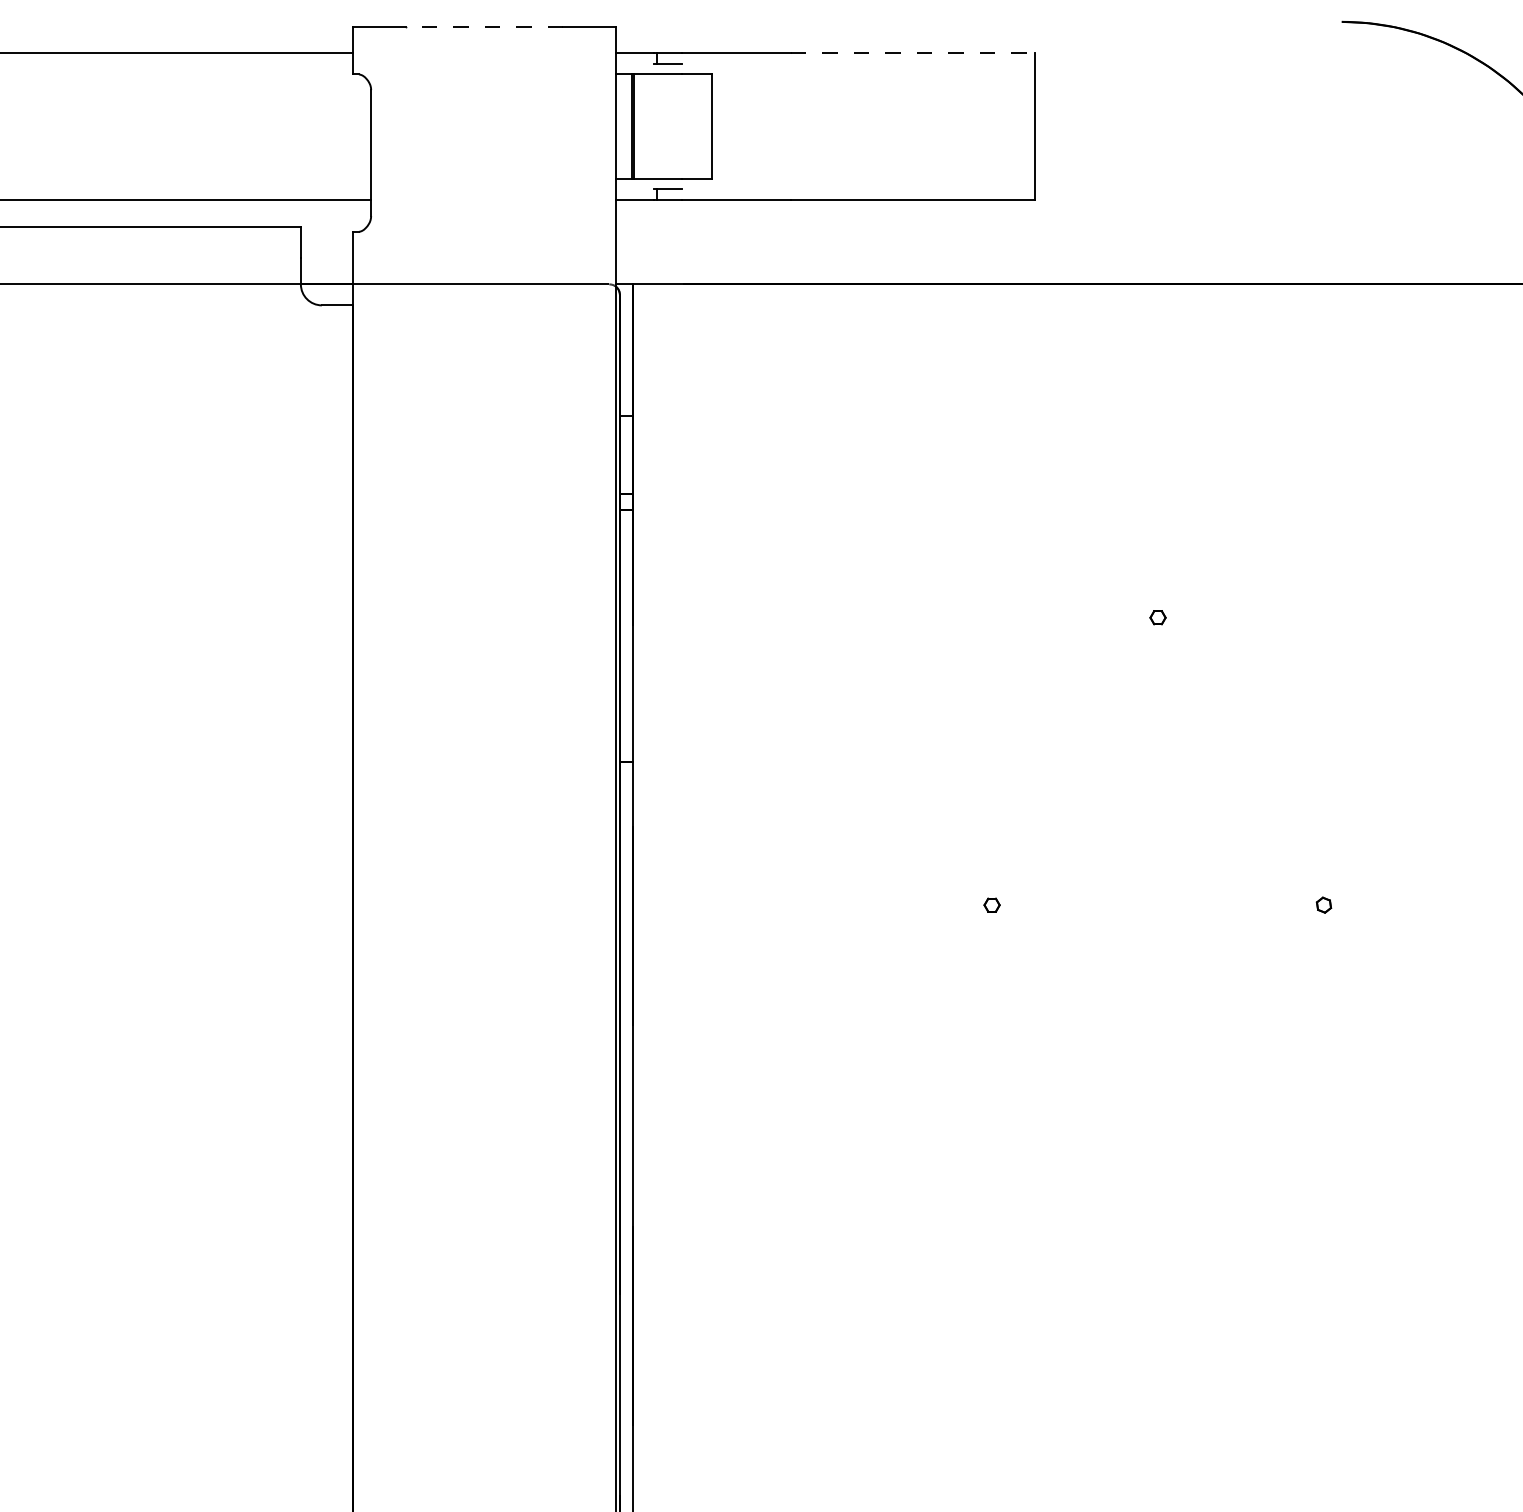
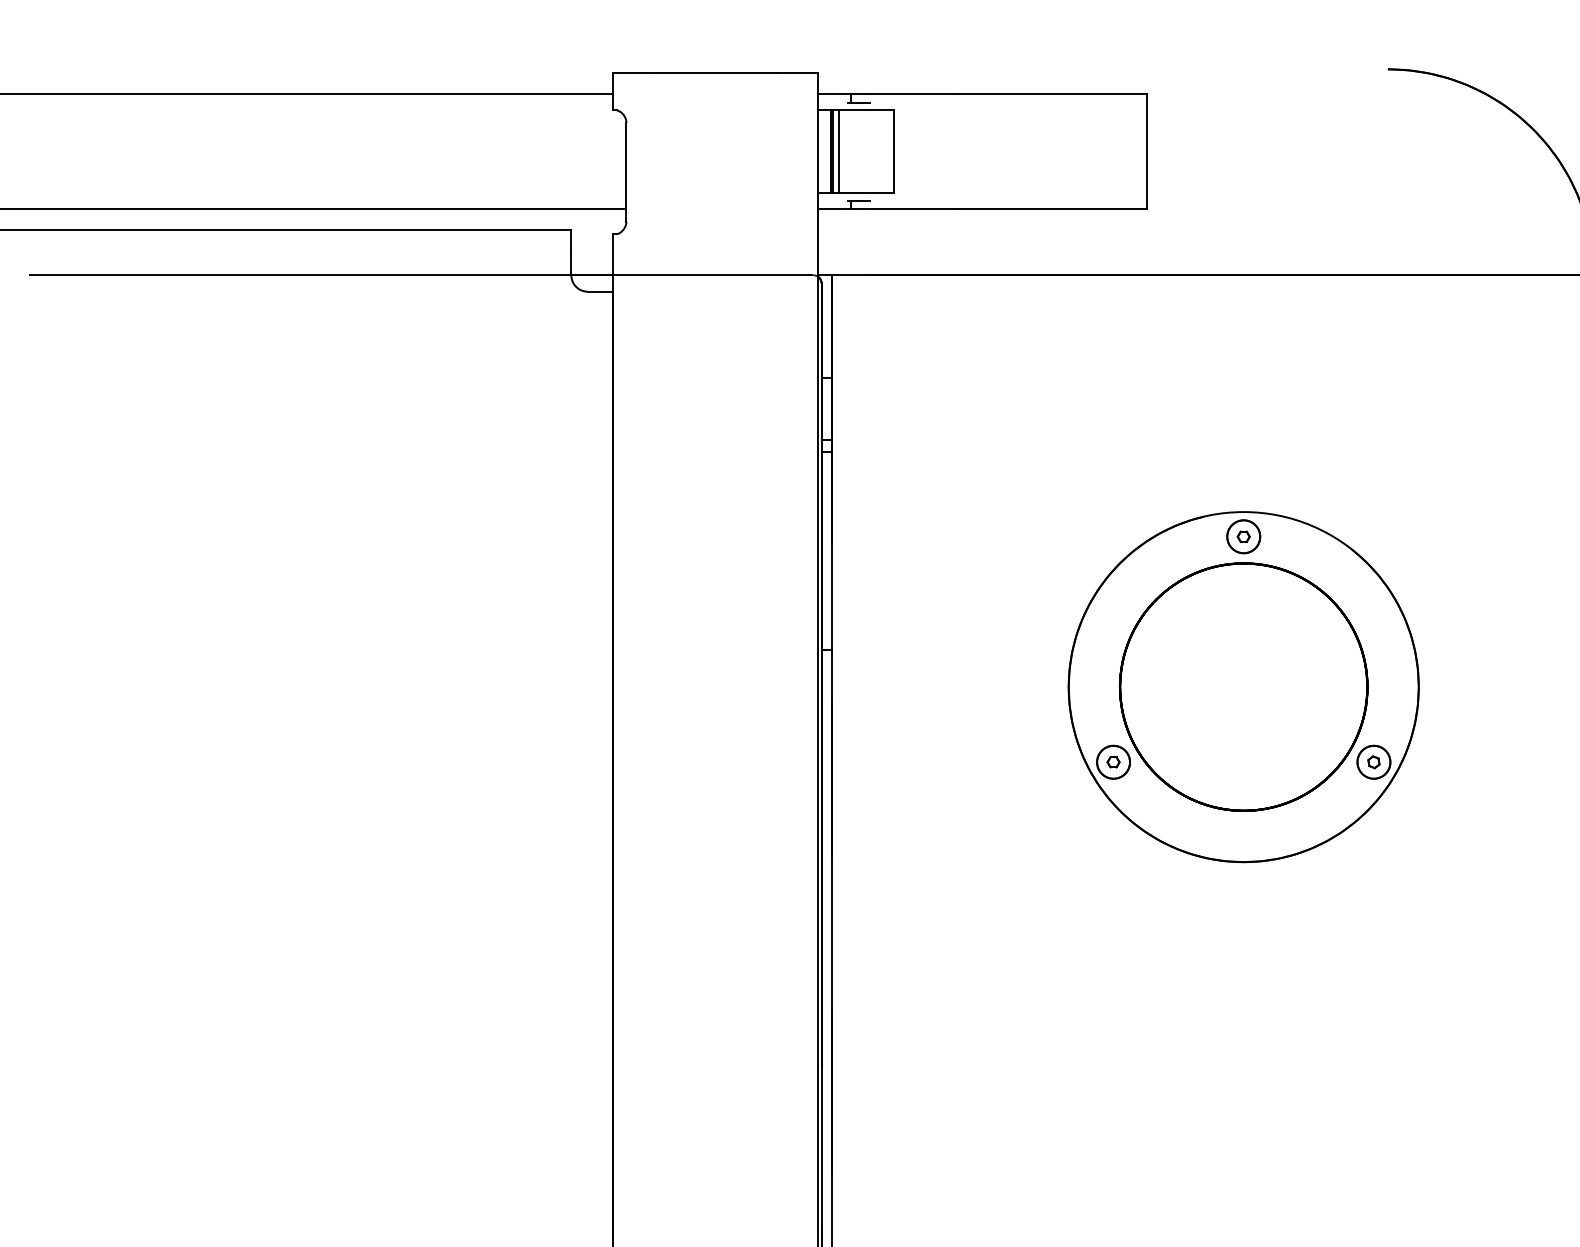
line: (484, 27) -> (715, 73), dashed -> solid
line: (912, 53) -> (1051, 94), dashed -> solid
line: (642, 126) -> (839, 151), added
part: (1157, 809) -> (1243, 687), added

